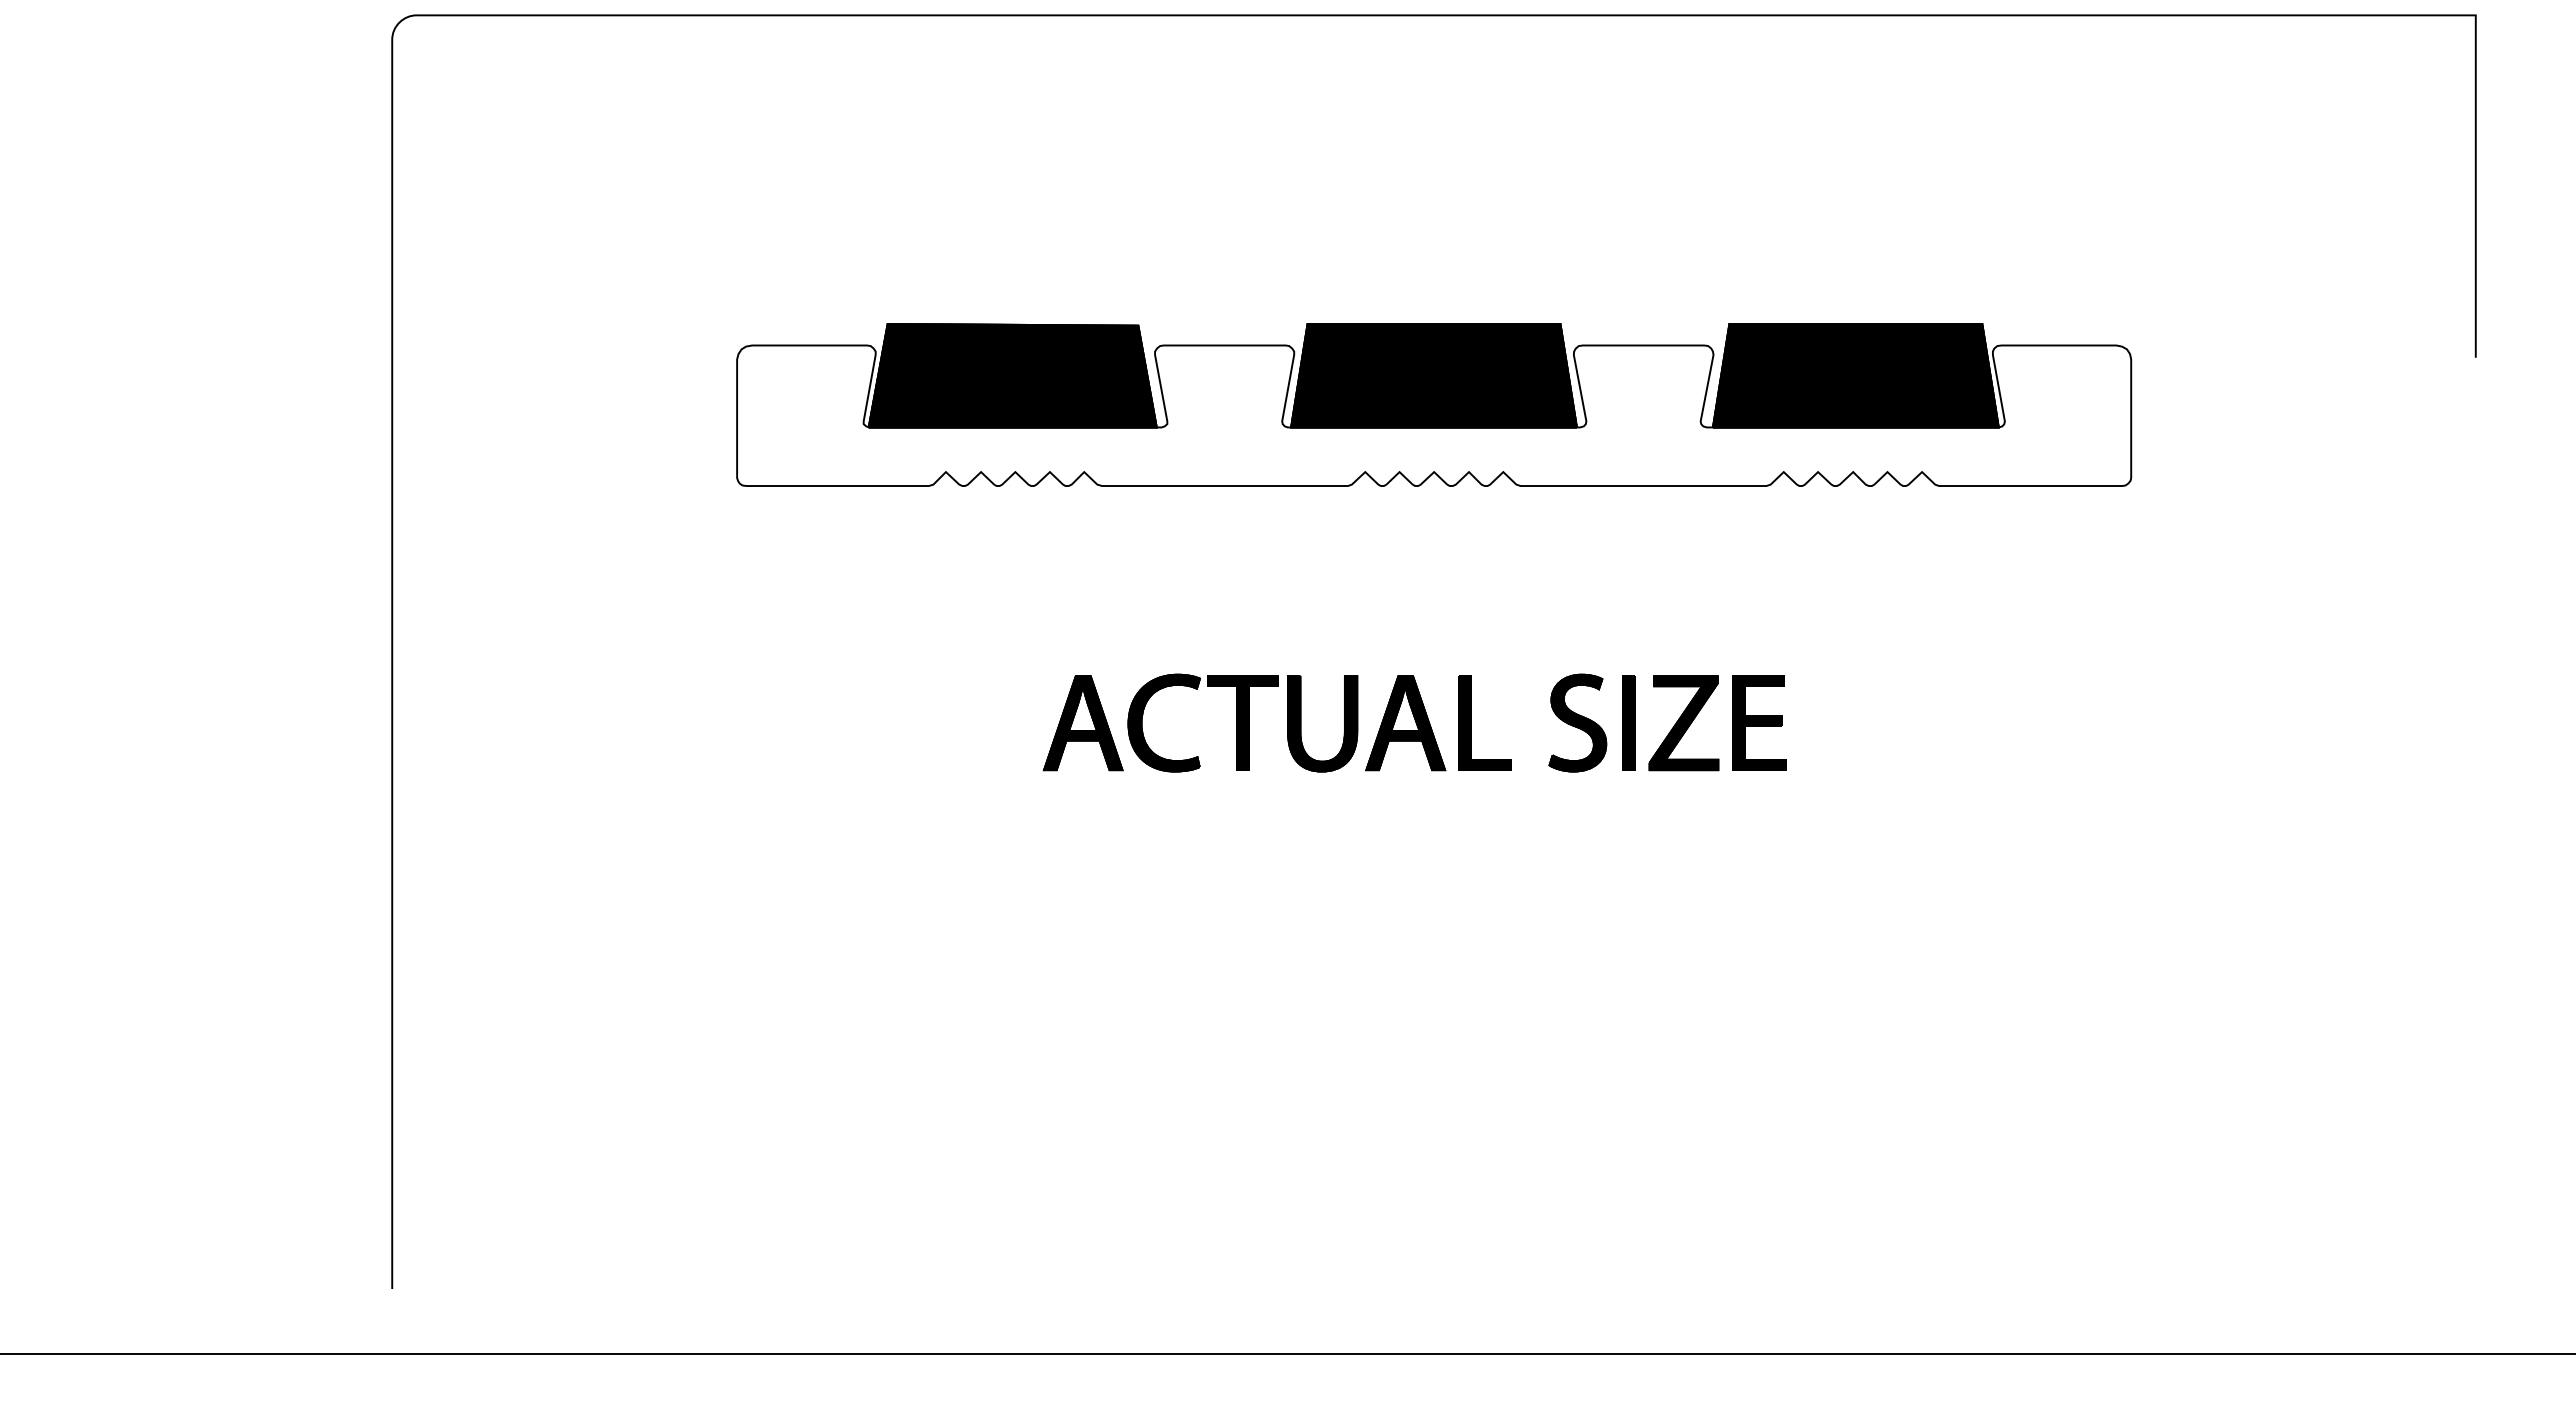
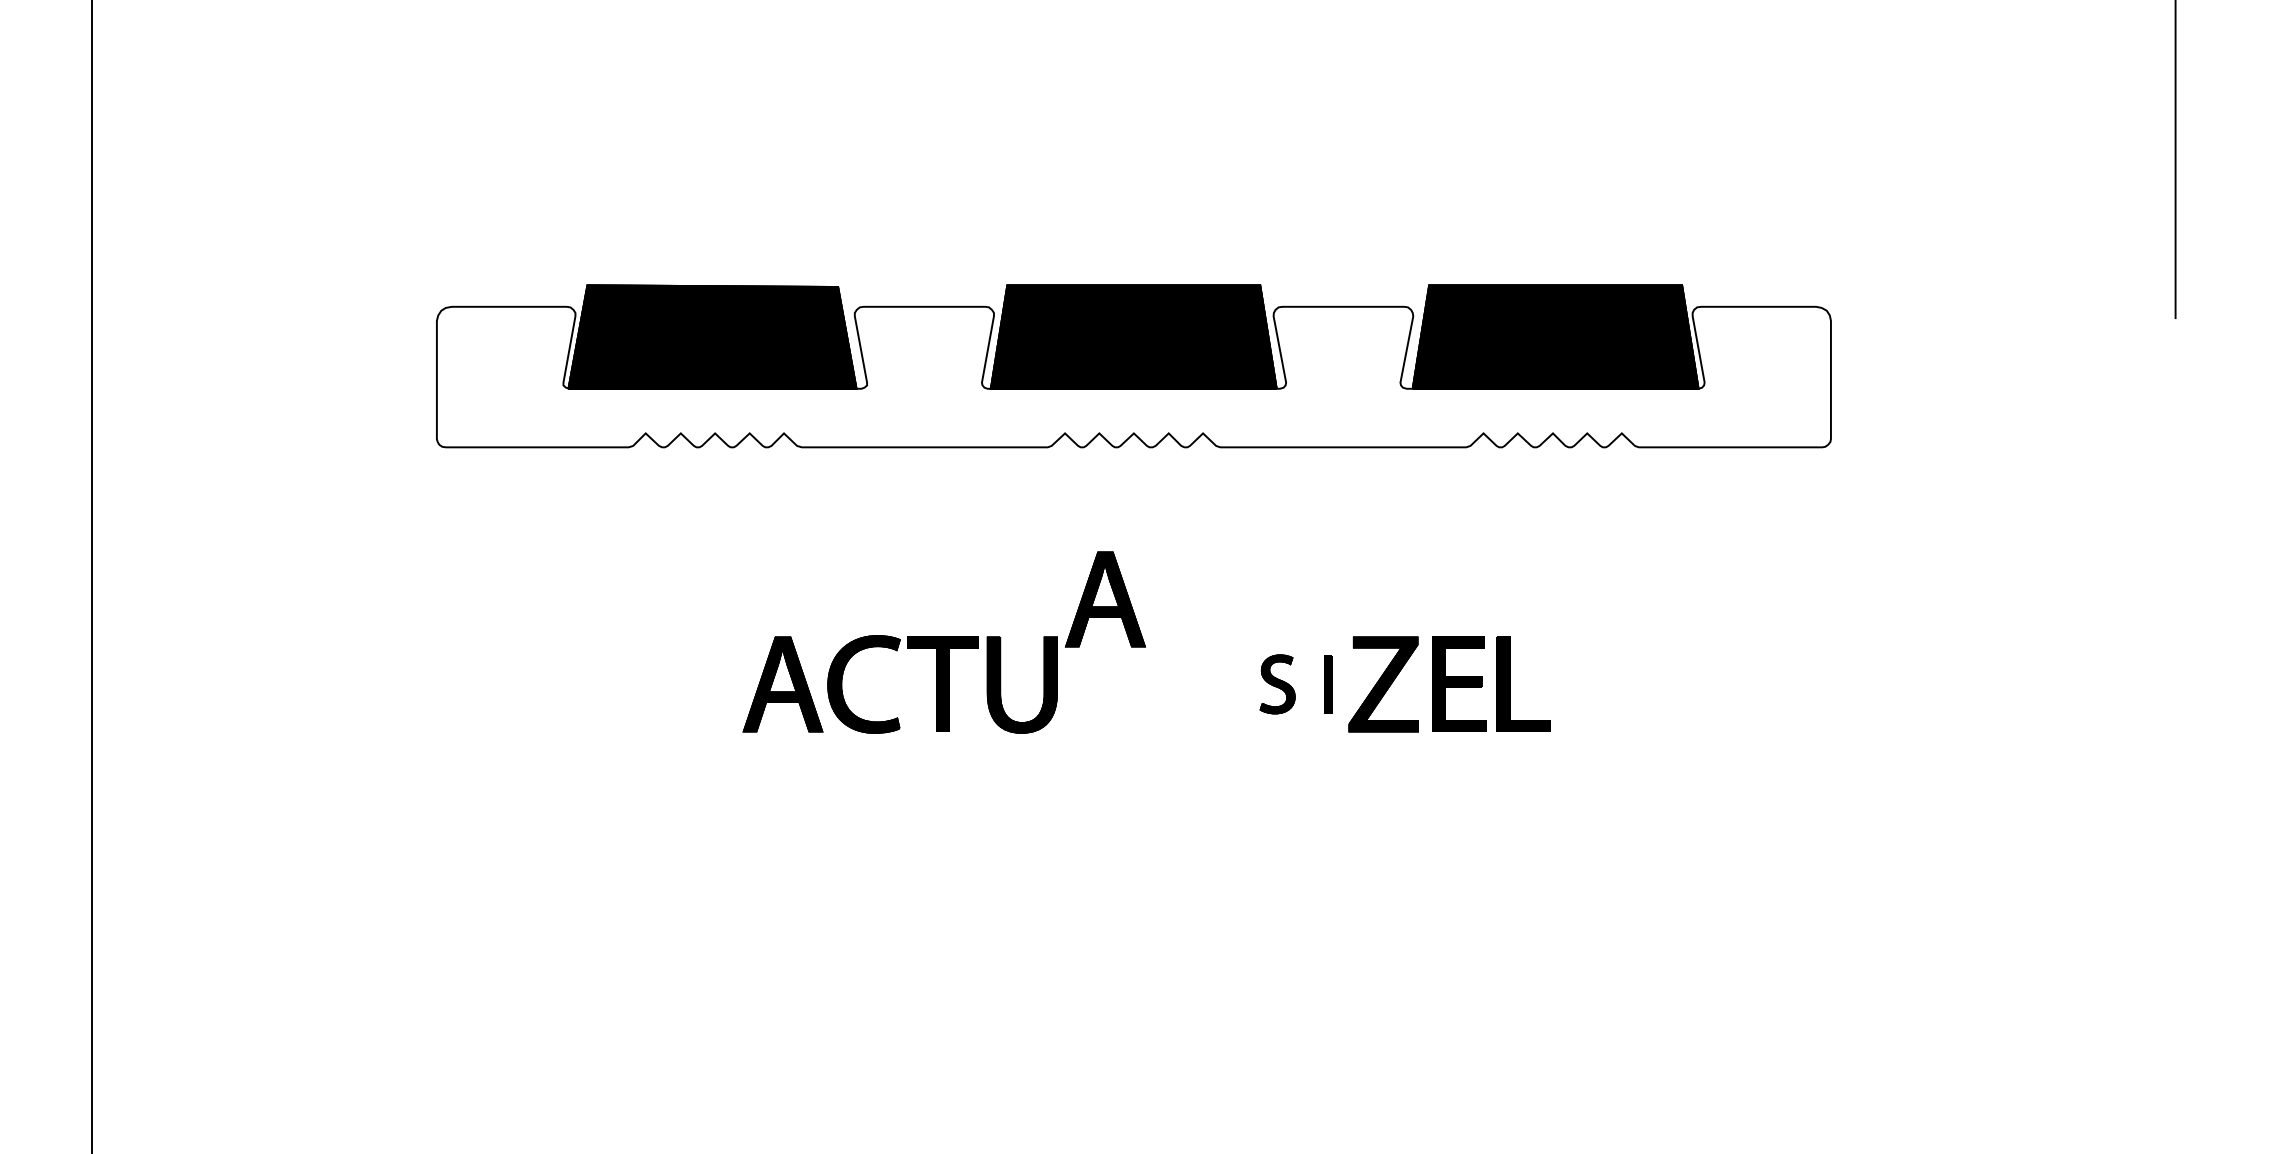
part: (1471, 722) -> (1510, 683), moved
part: (1577, 722) -> (1277, 683), size x0.6
part: (1628, 722) -> (1328, 683), size x0.6
part: (1405, 723) -> (1105, 599), moved

